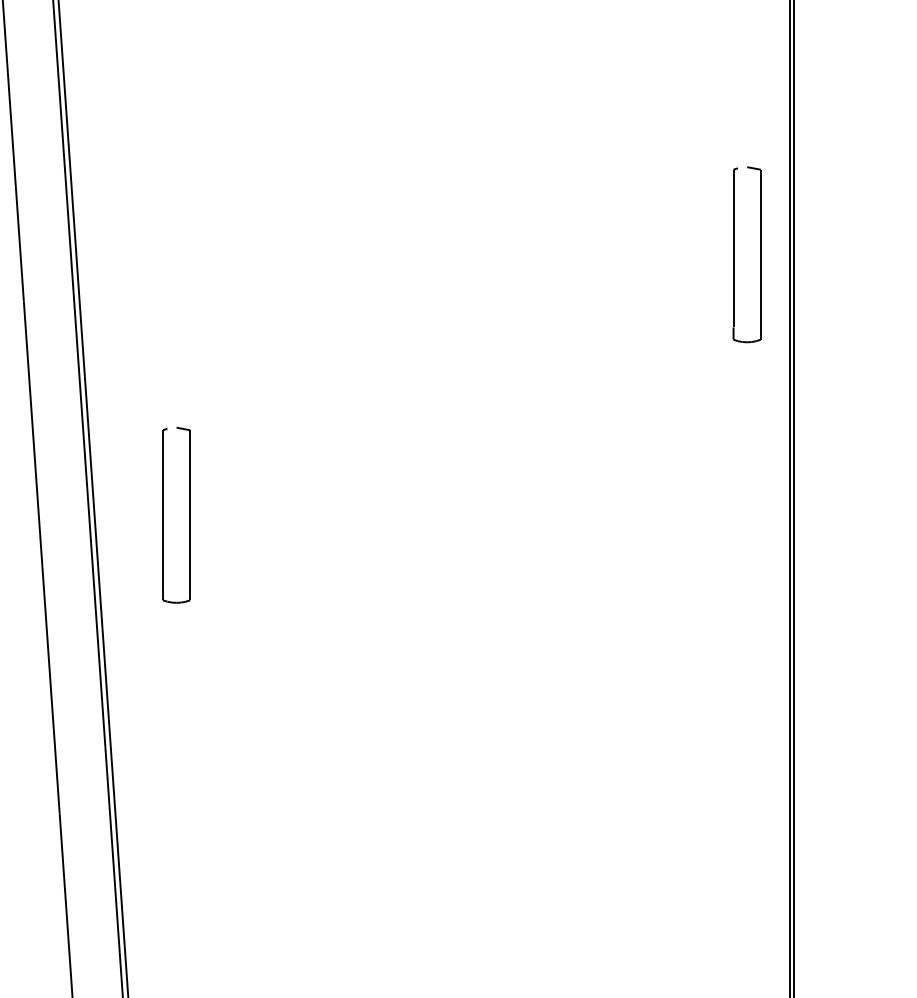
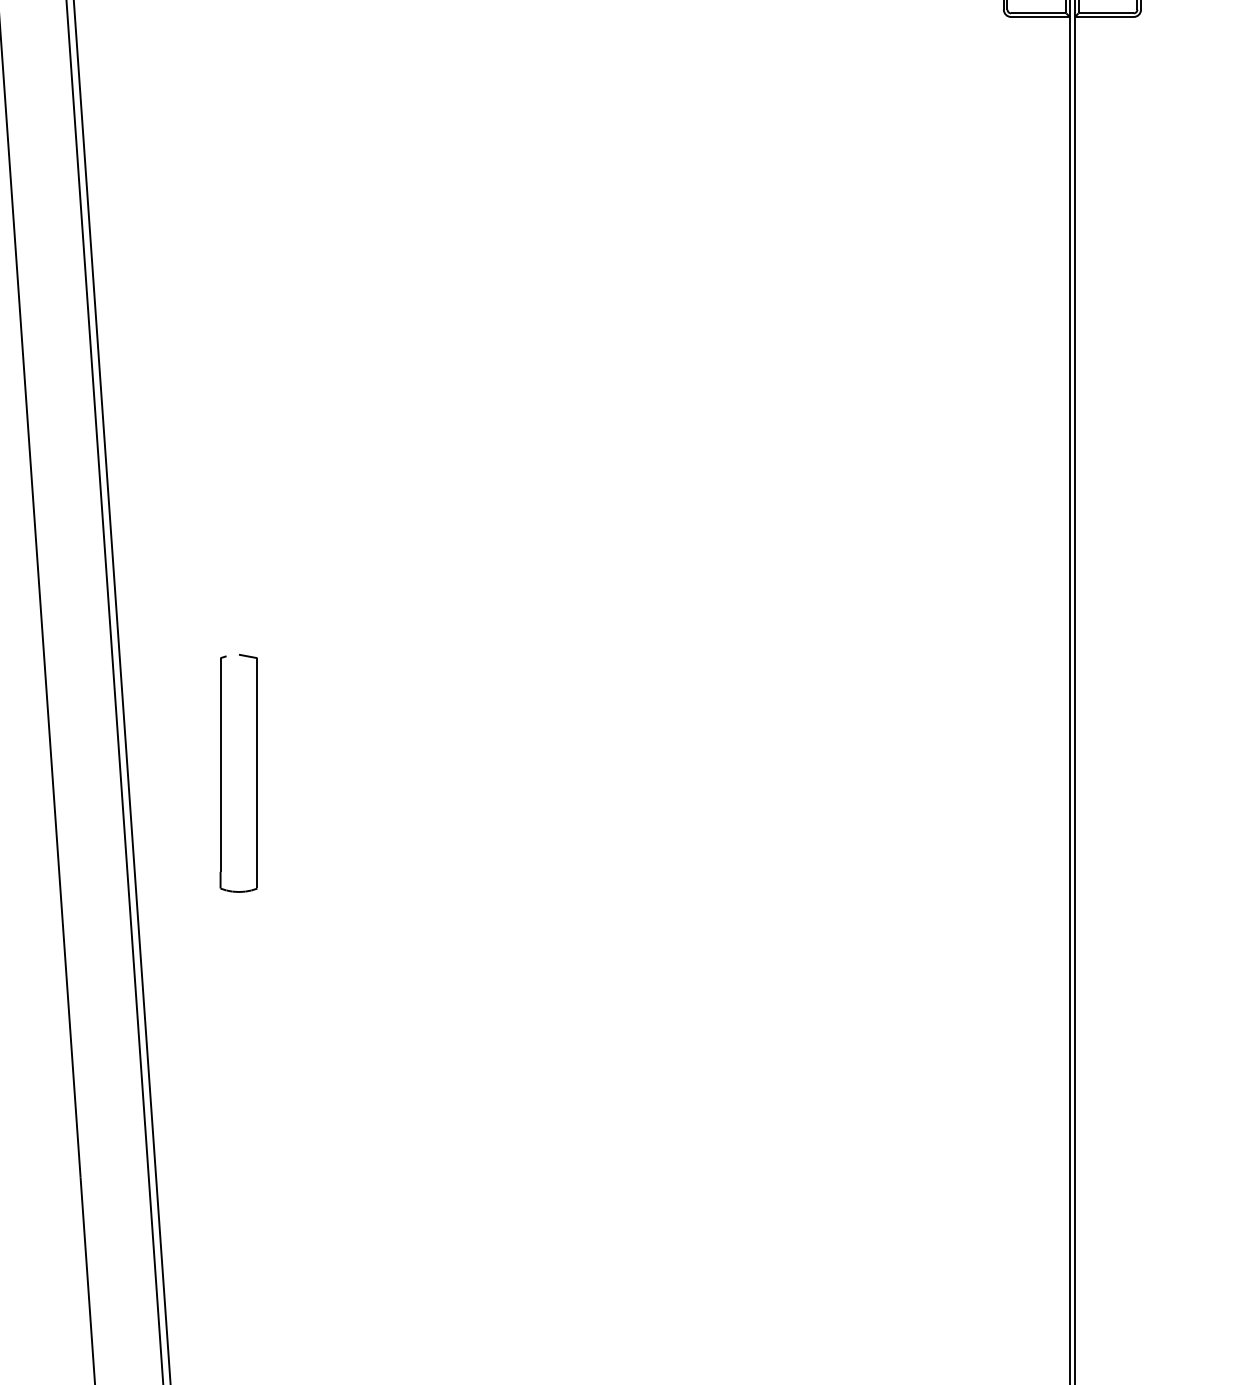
part: (734, 254) -> (994, 419), removed

